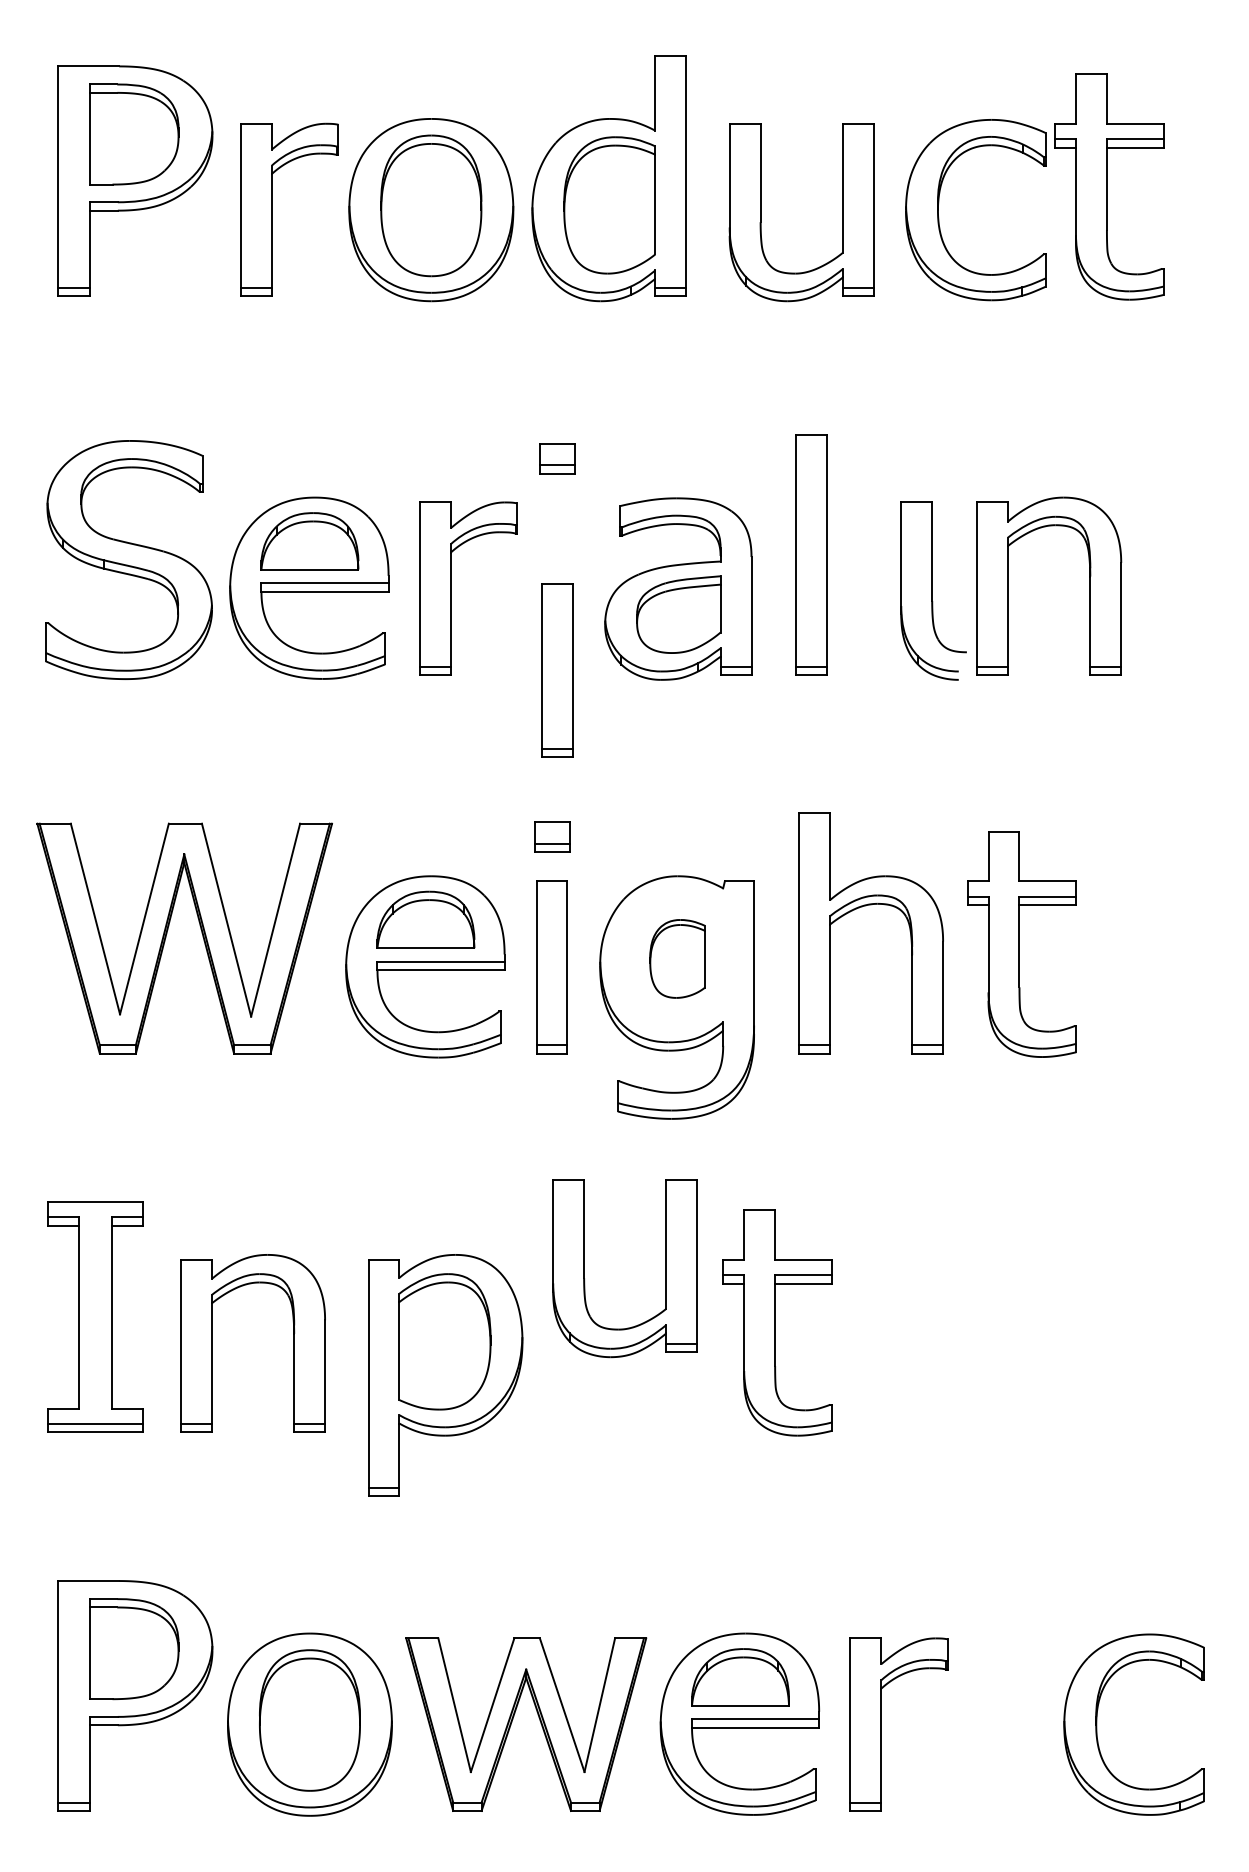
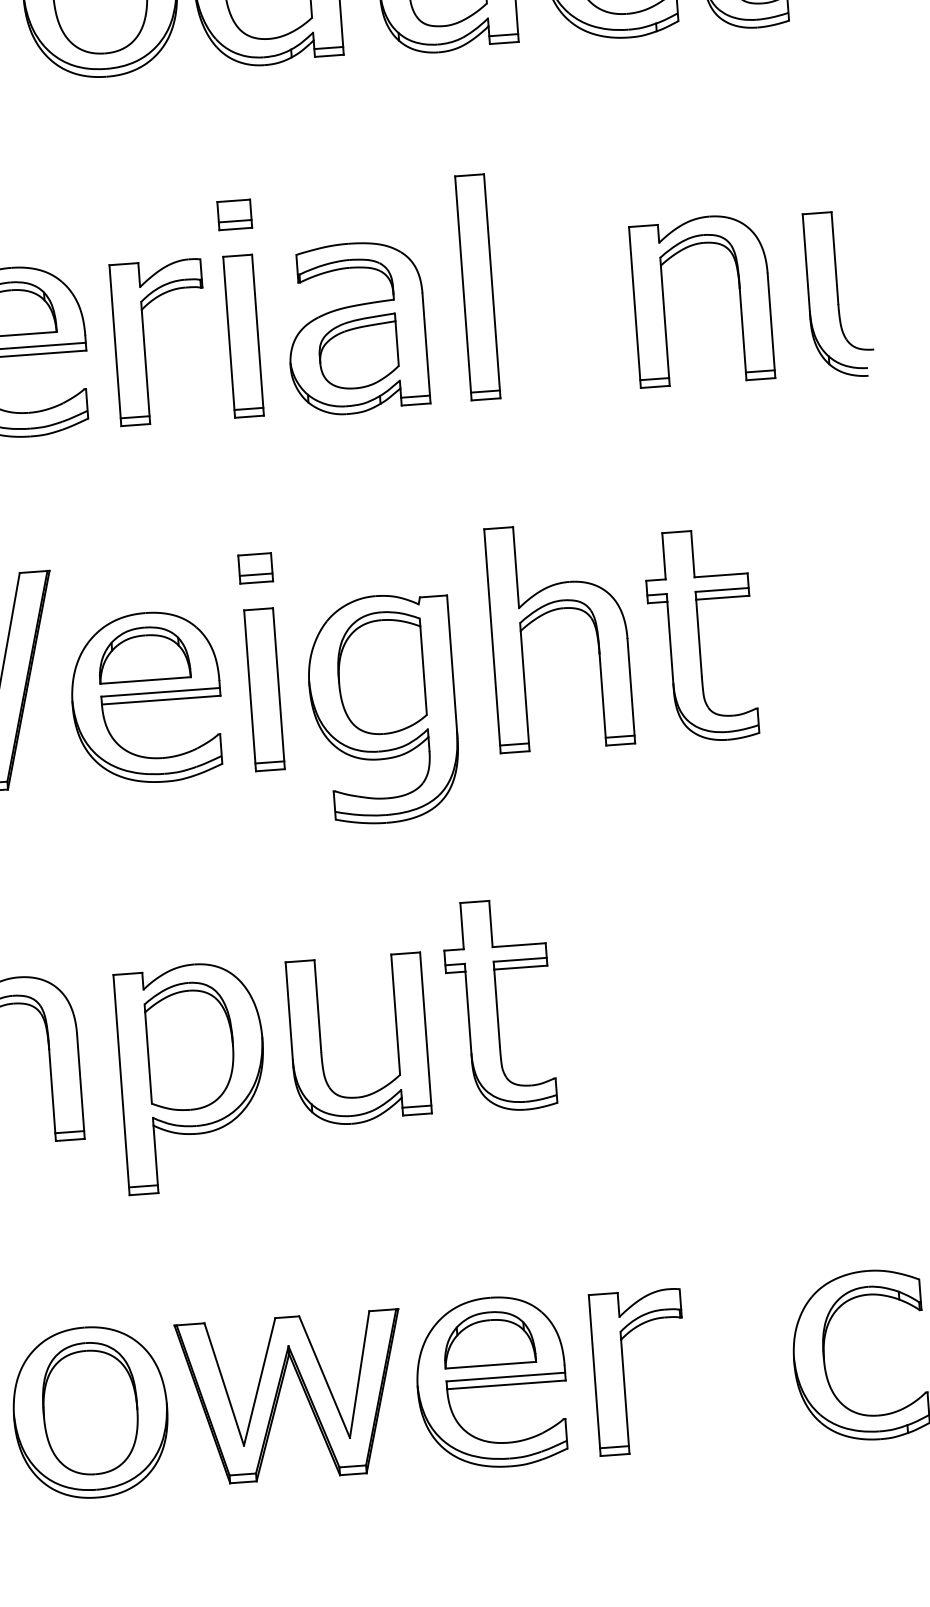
part: (933, 590) -> (838, 294), moved
part: (557, 670) -> (243, 336), moved
part: (677, 958) -> (380, 672), size x1.67
part: (584, 1268) -> (320, 1042), moved

